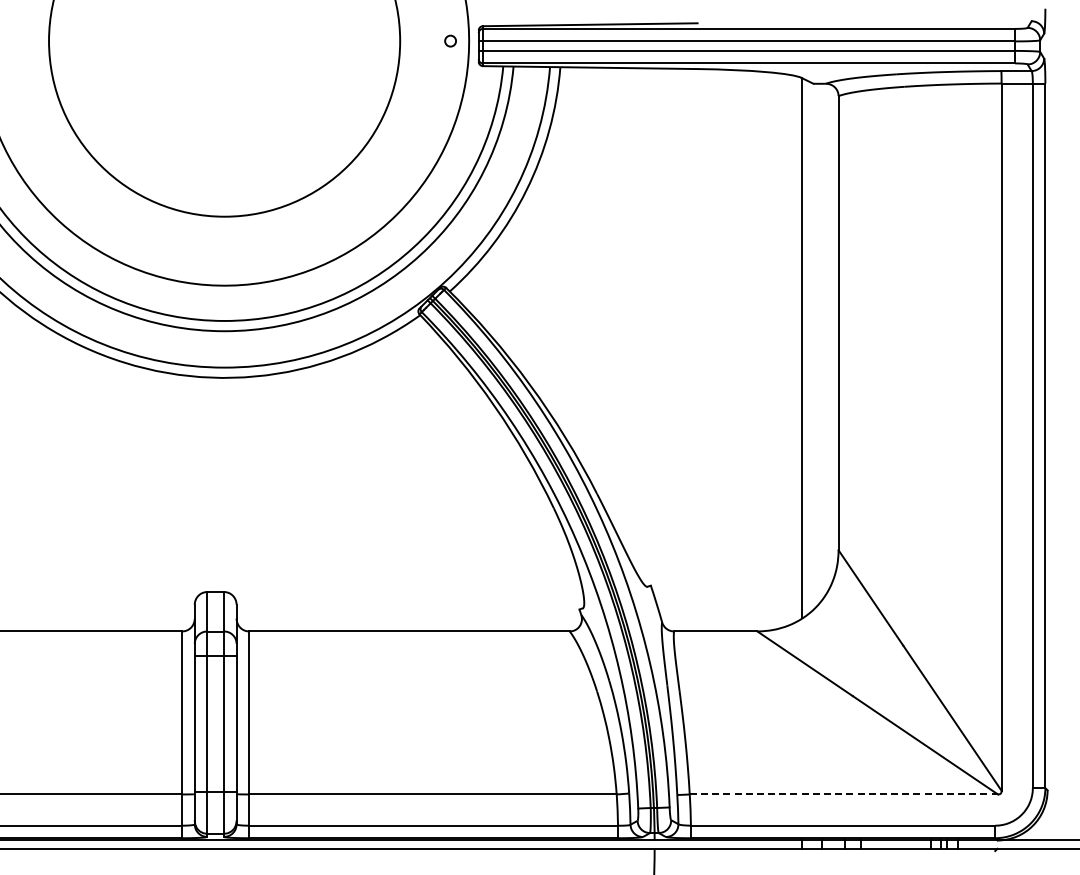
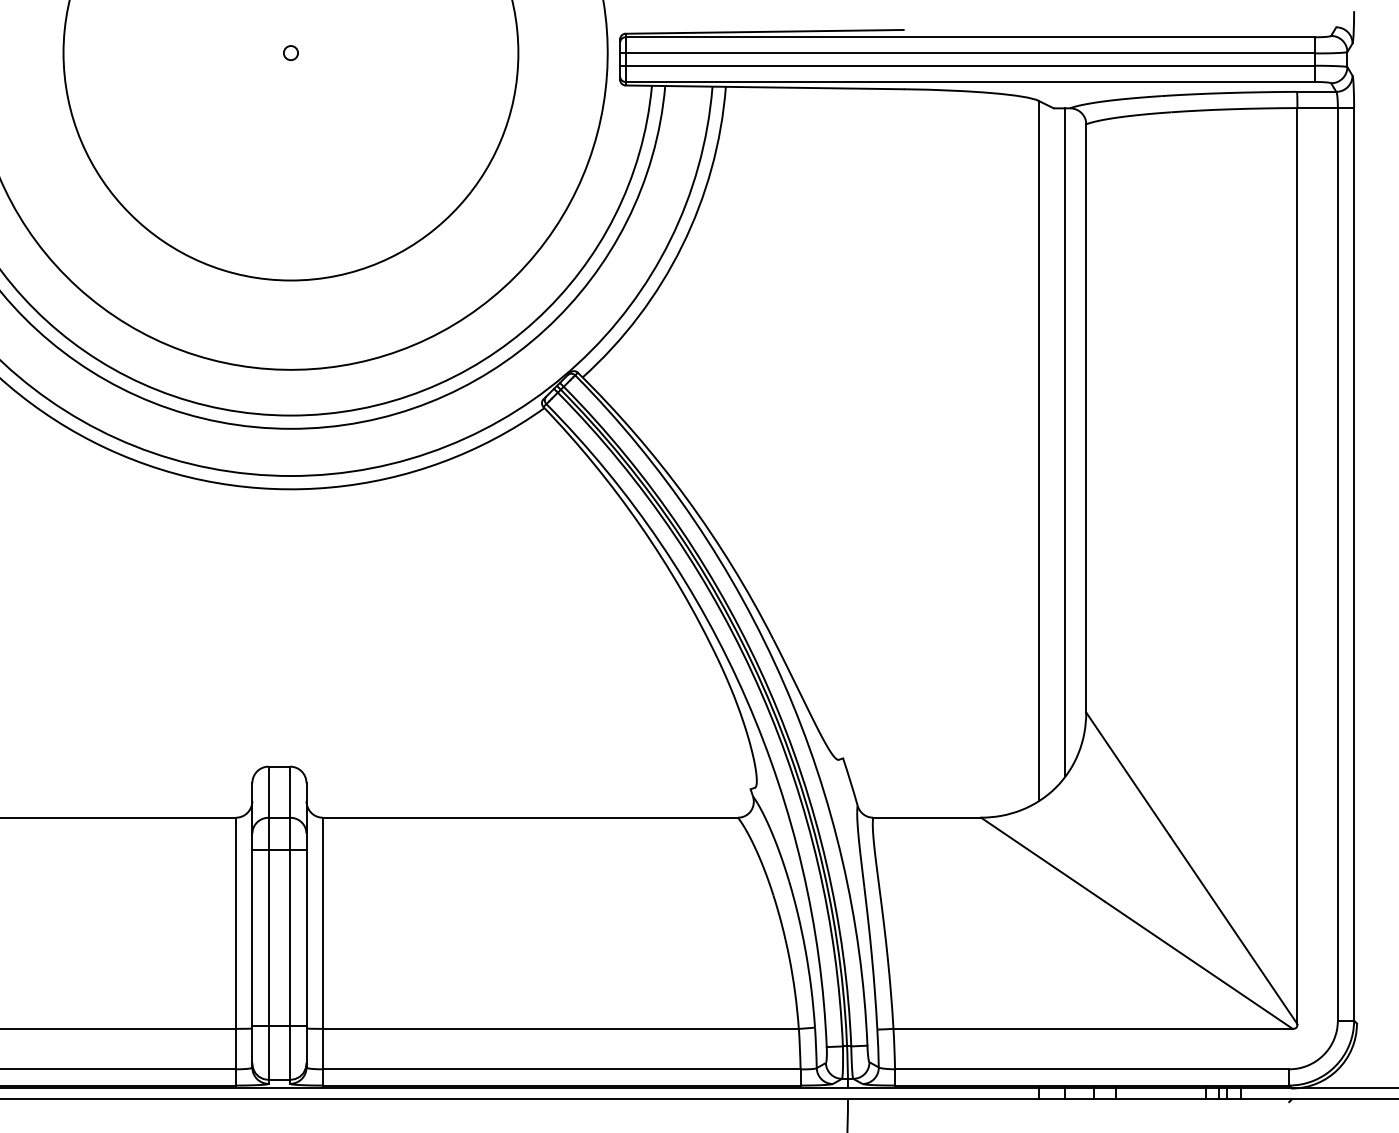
circle: (450, 40) -> (290, 52), moved
line: (822, 341) -> (1065, 442), added
line: (844, 794) -> (1093, 1028), dashed -> solid

